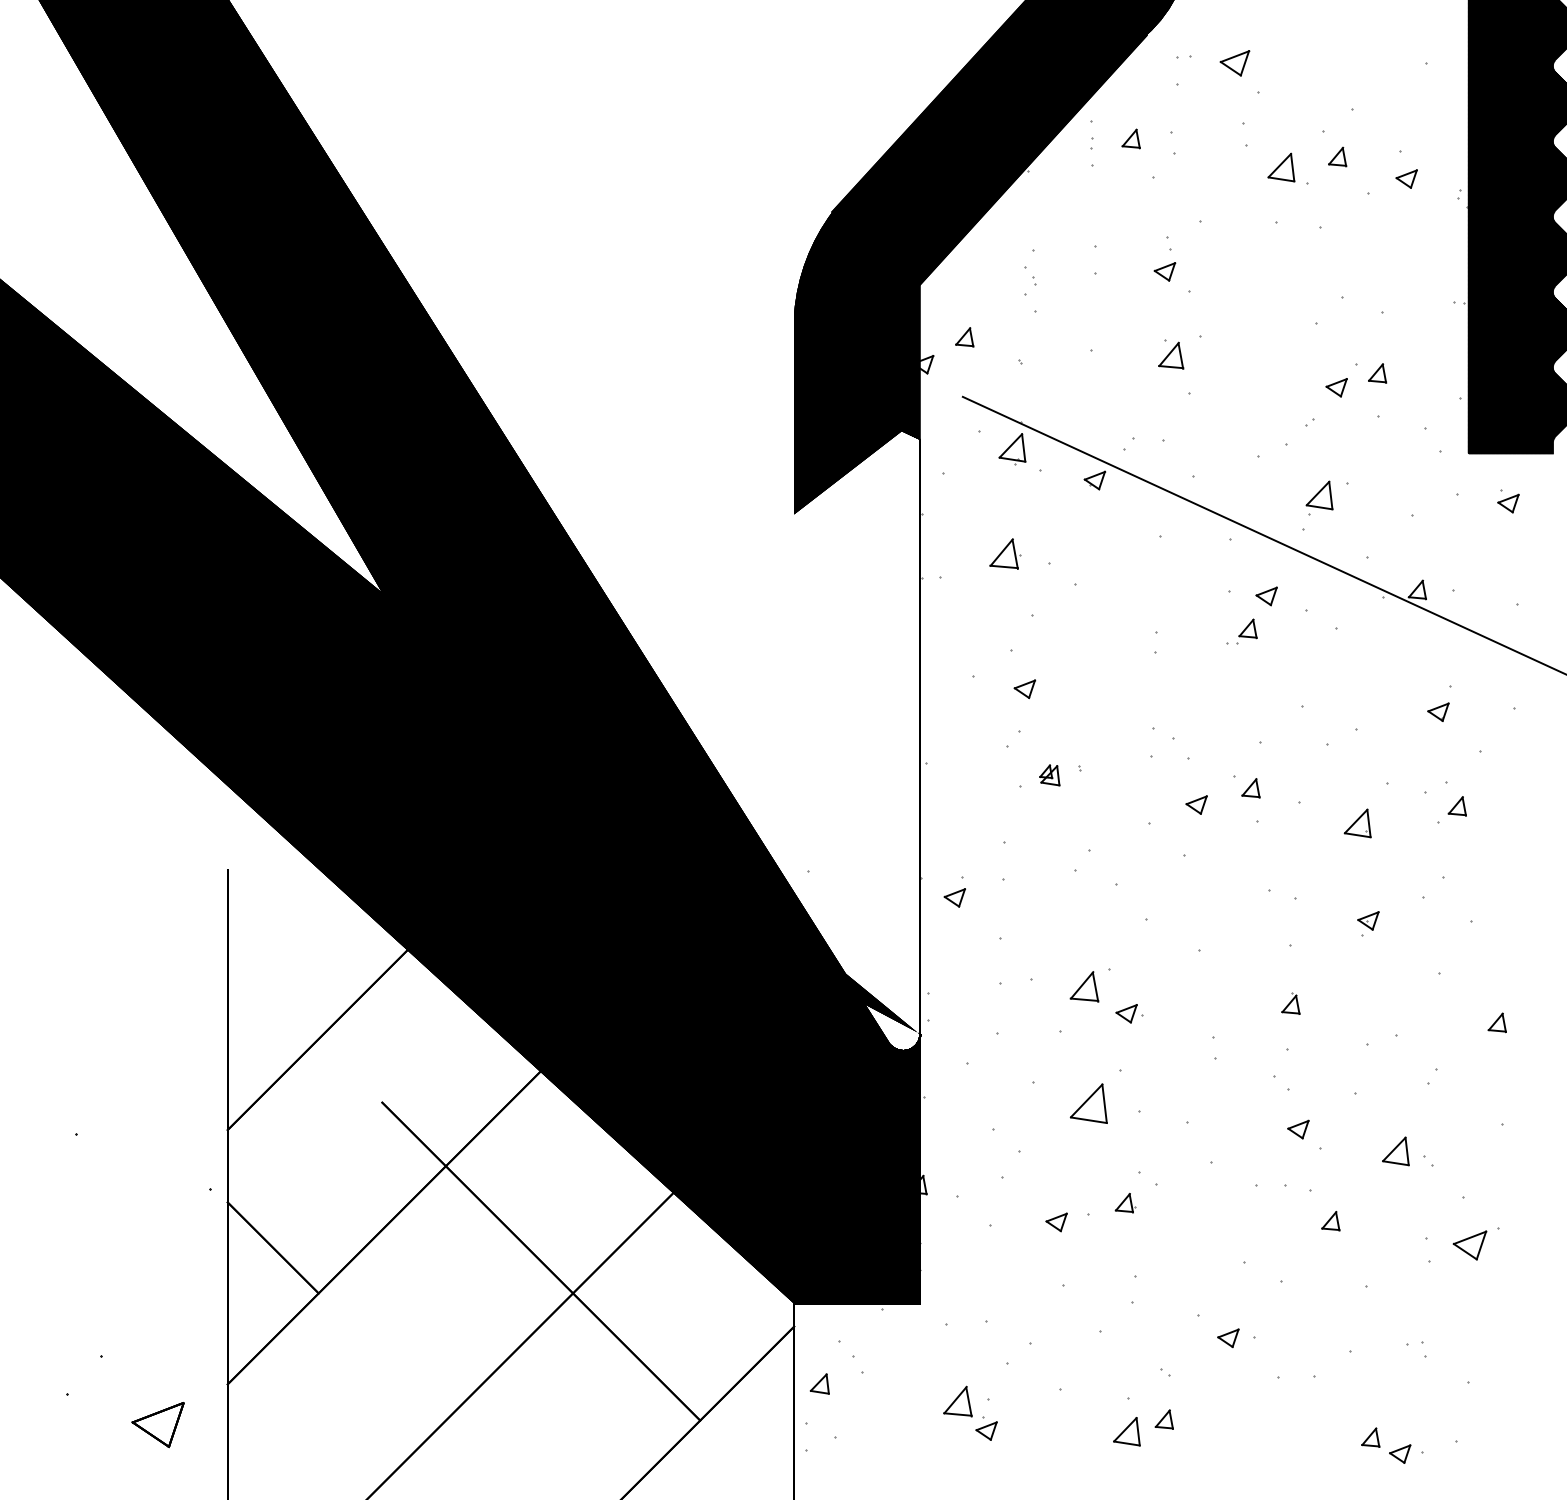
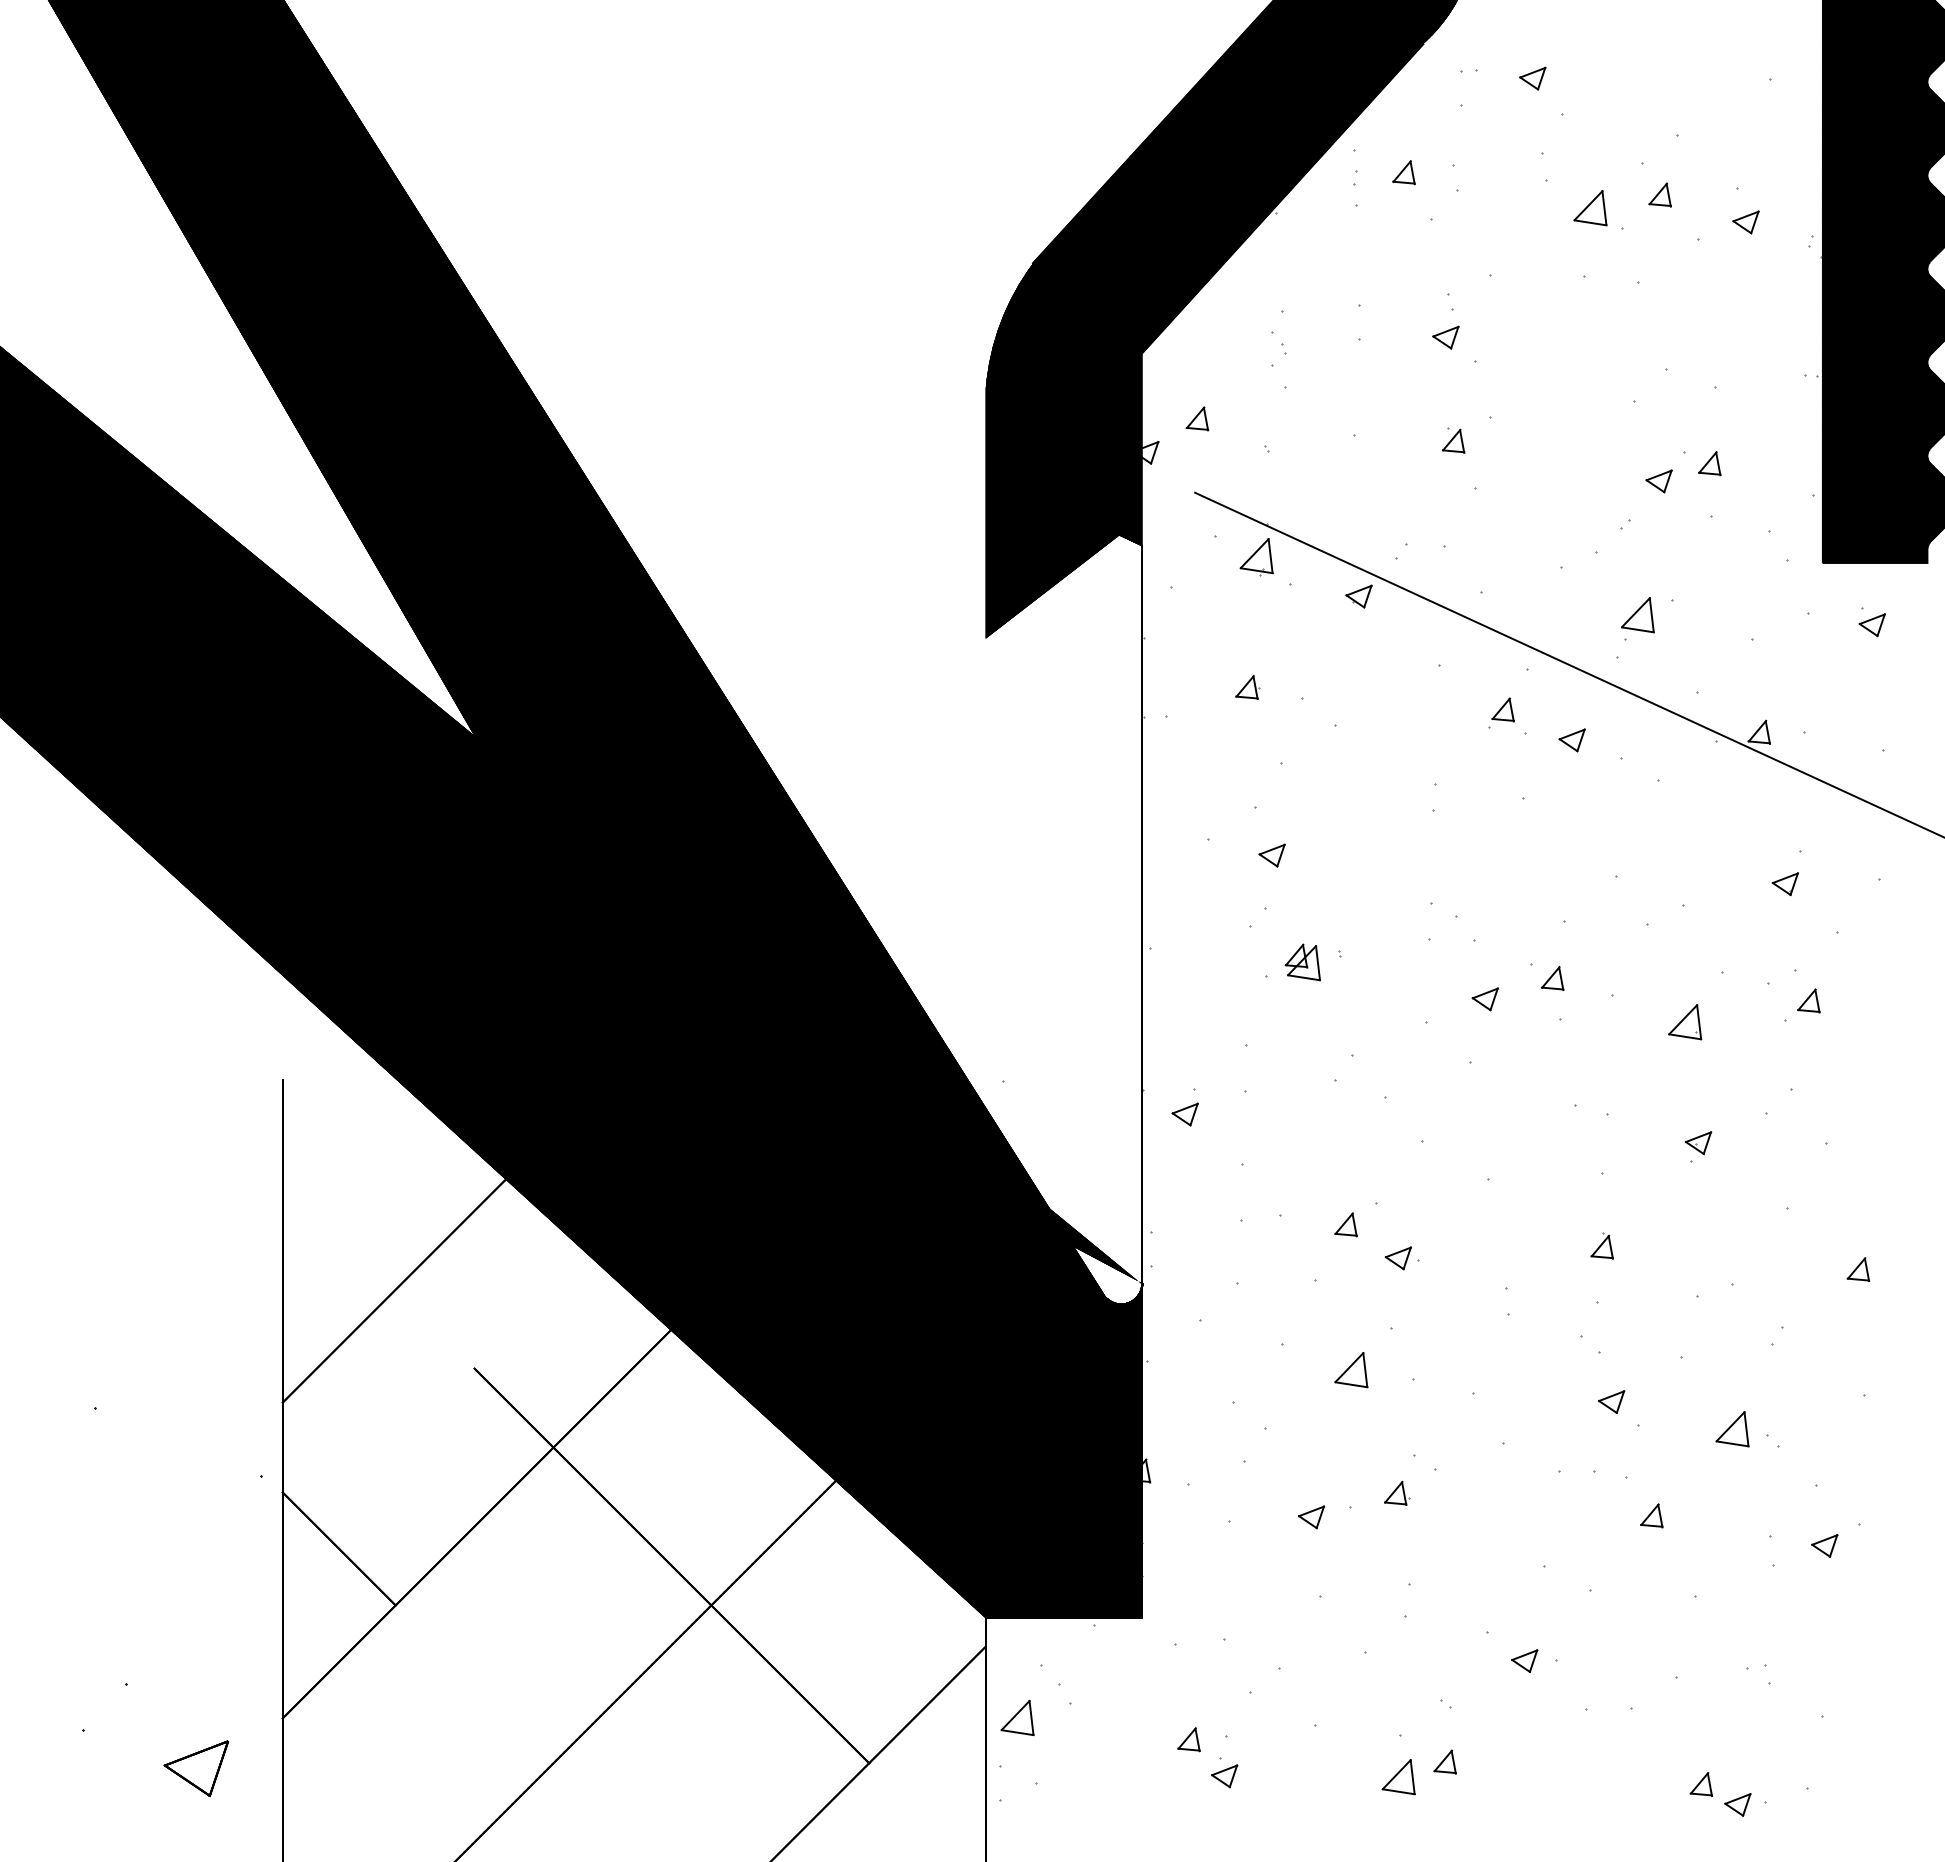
part: (1234, 62) -> (1532, 77), size x0.71
part: (1170, 354) -> (1452, 440), size x0.71
part: (1005, 553) -> (1248, 687), size x0.62
part: (1246, 631) -> (1501, 713), moved
part: (1049, 775) -> (1302, 962), size x1.43
part: (1084, 986) -> (1346, 1224), size x0.62
part: (1088, 1103) -> (1351, 1369), size x0.71
part: (1470, 1245) -> (1825, 1545), size x0.62
part: (819, 1383) -> (1017, 1717), size x1.43
part: (957, 1401) -> (1188, 1739), size x0.62

